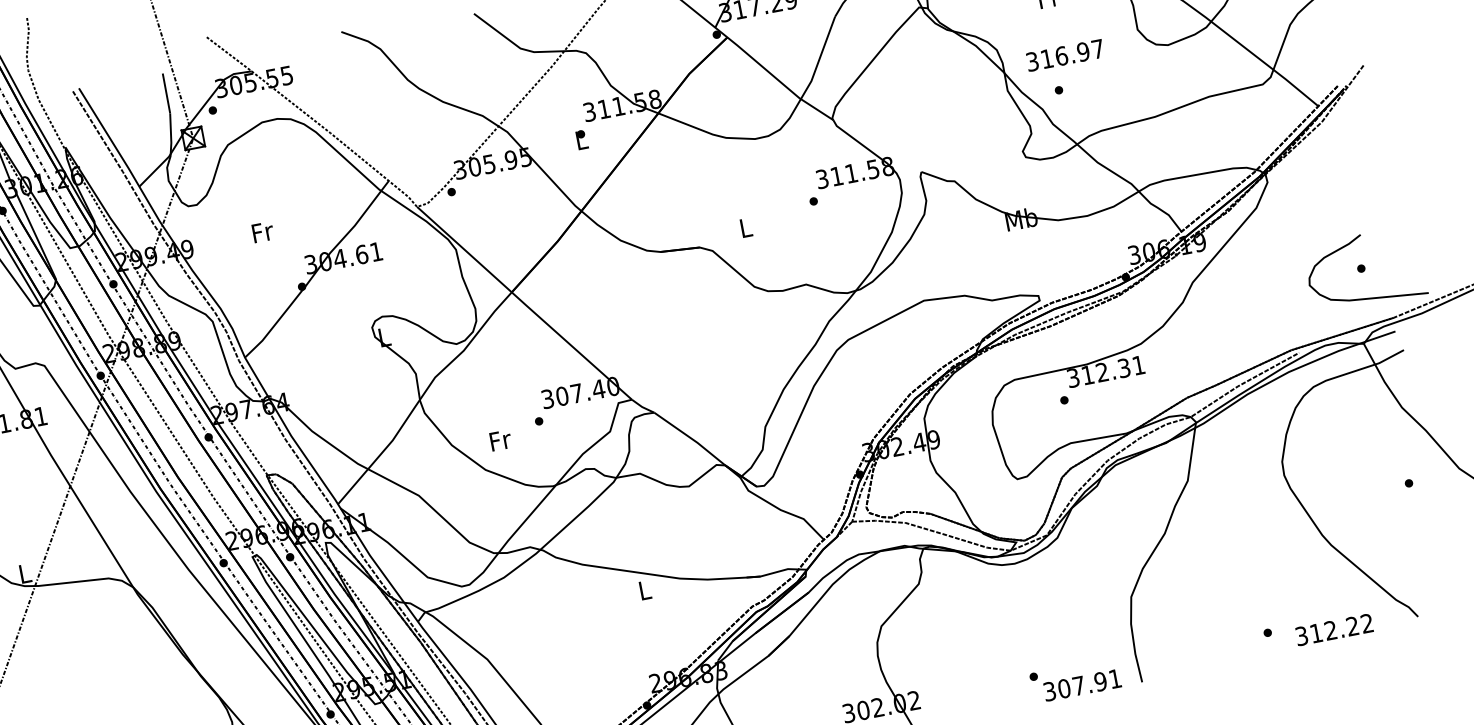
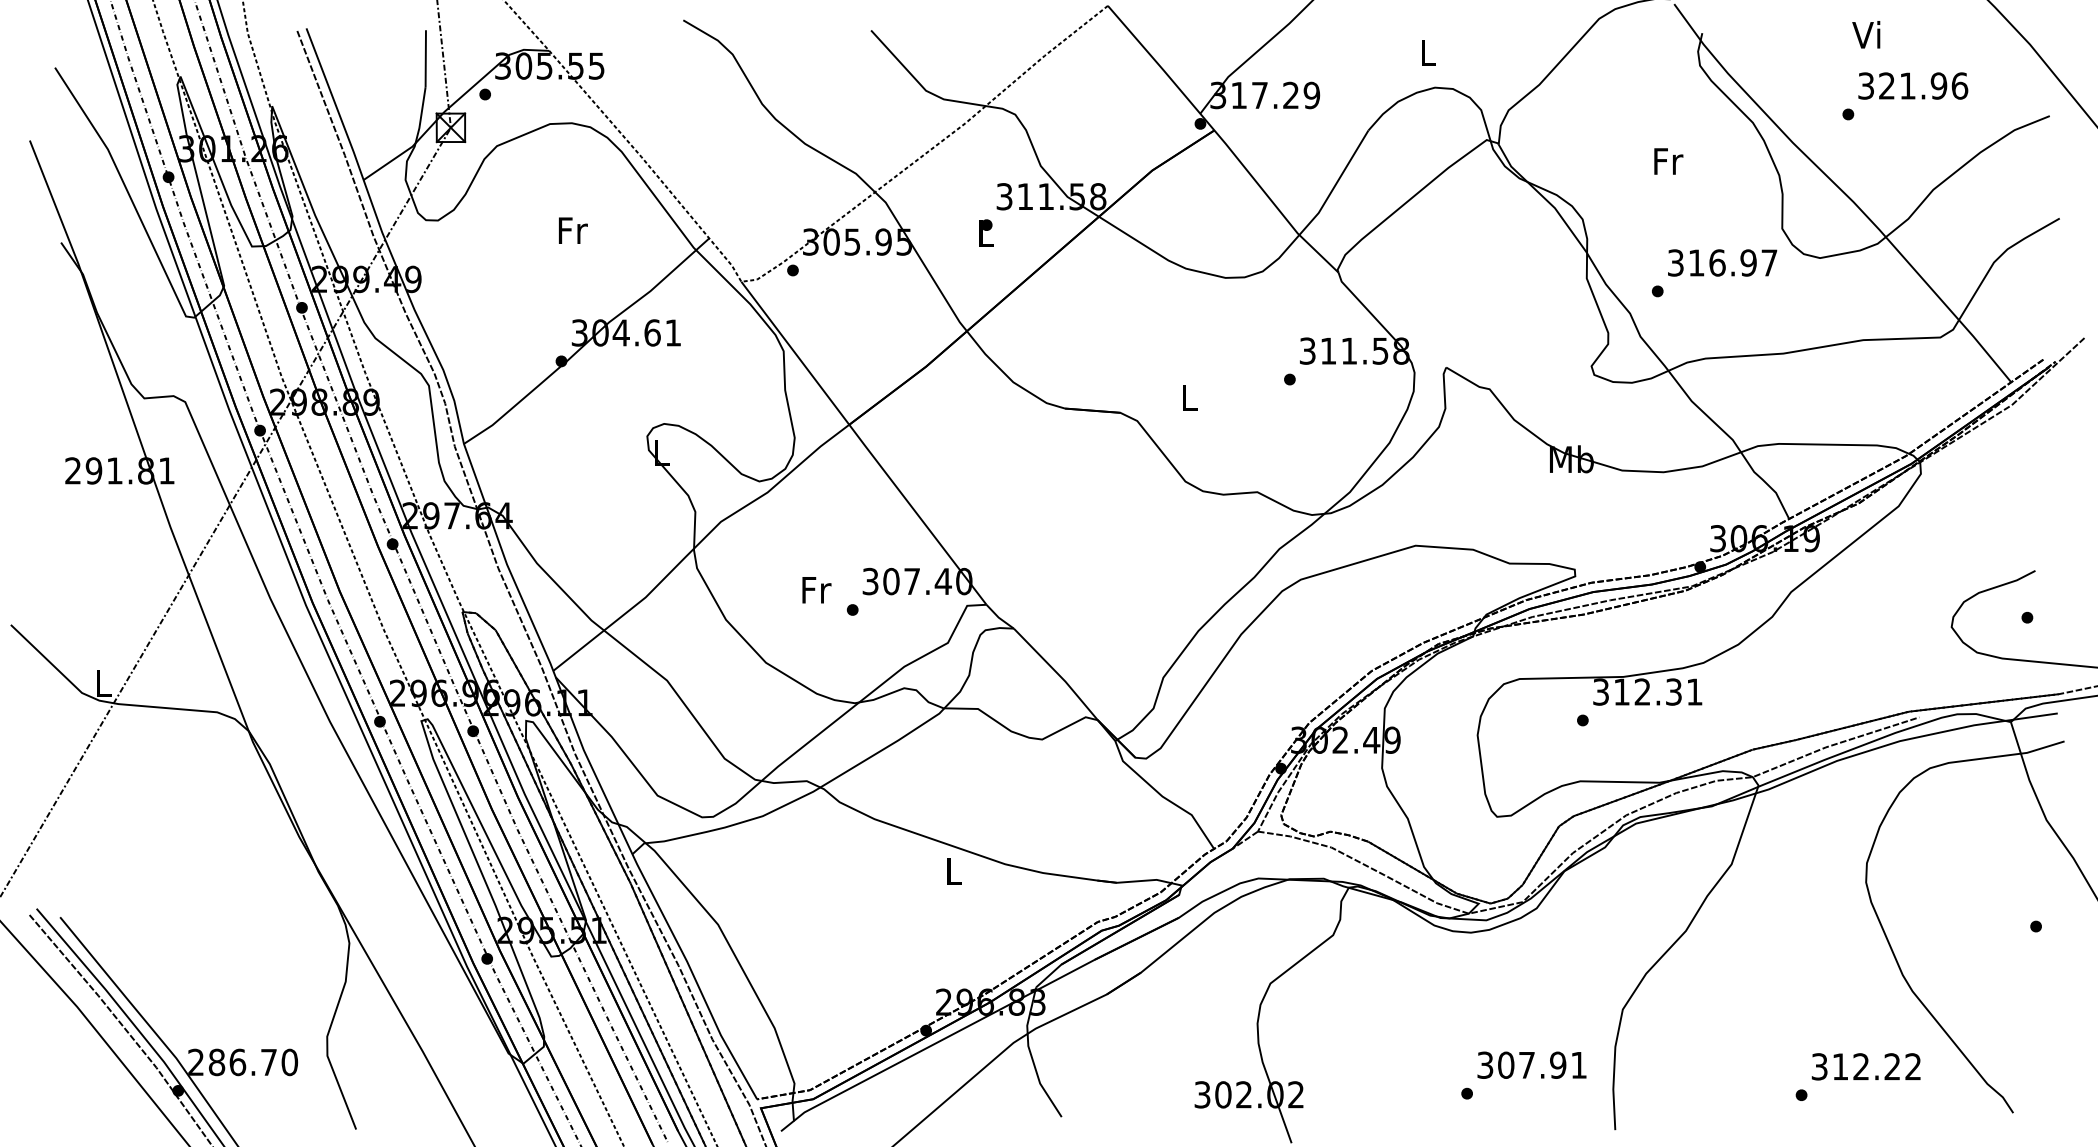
text: (1065, 55) -> (1722, 262), moved
text: (263, 231) -> (573, 230), moved
text: (500, 440) -> (816, 590), moved
text: (1333, 629) -> (1865, 1066), moved
text: (1081, 684) -> (1531, 1064), moved

